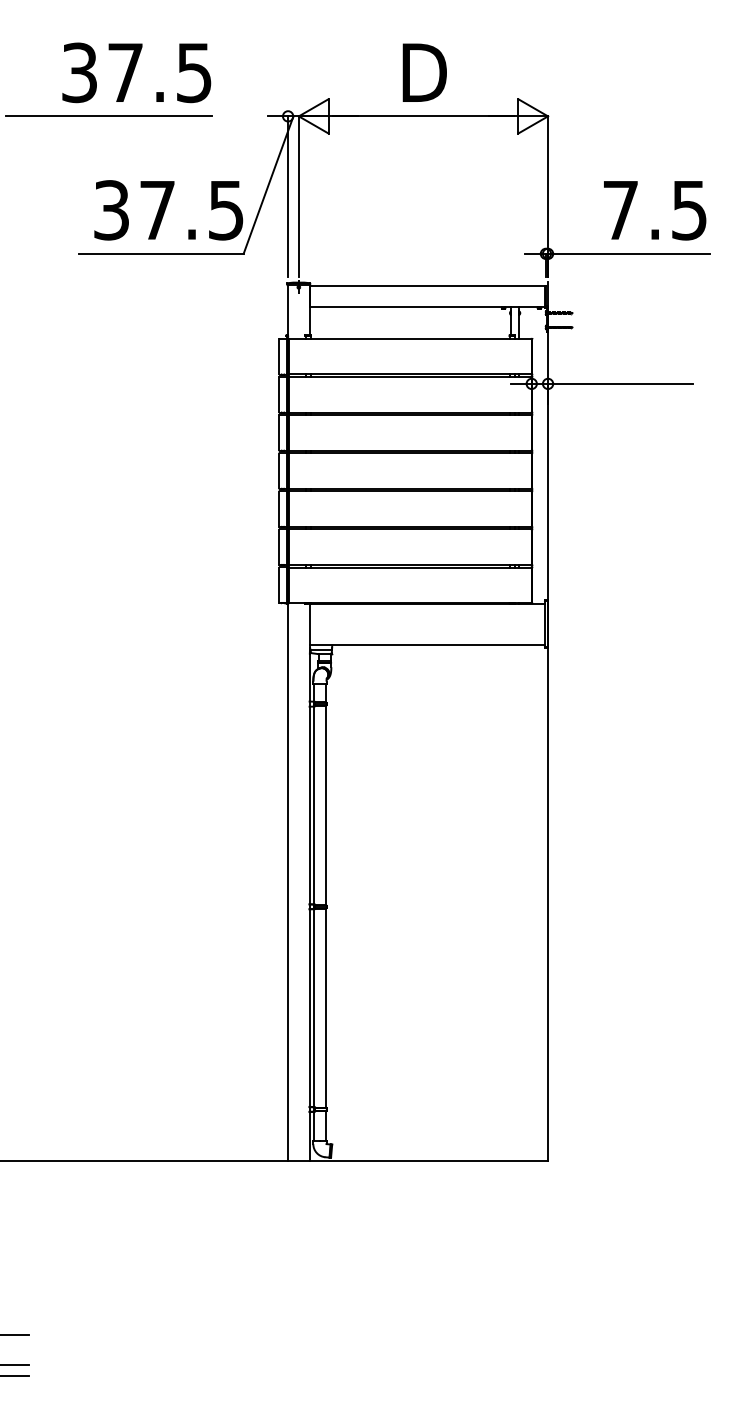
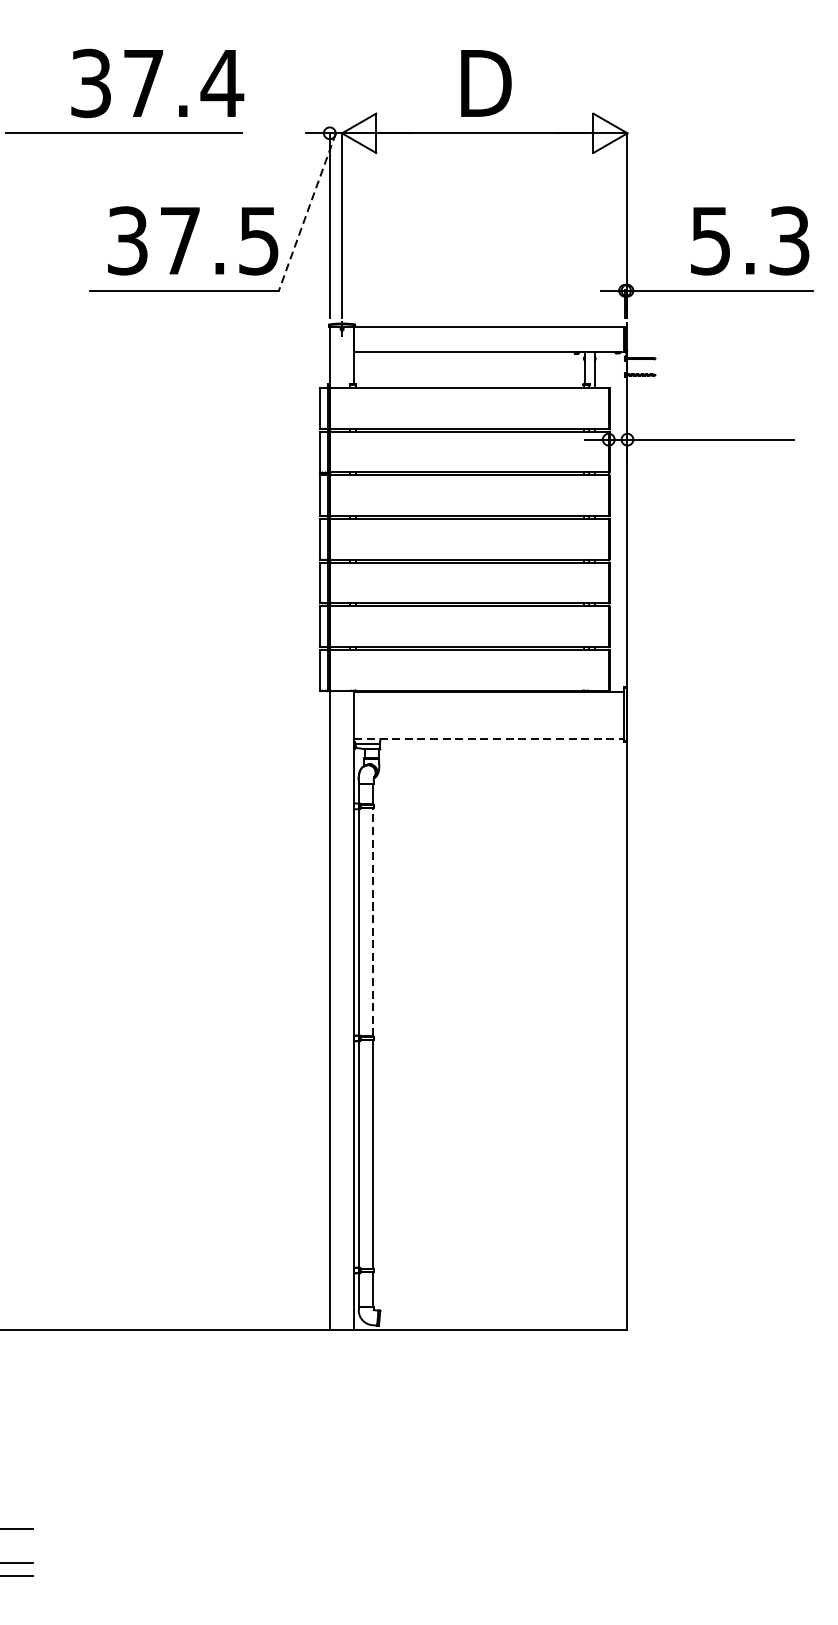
text: (194, 73) -> (222, 84), 37.5 -> 37.4
line: (268, 185) -> (307, 212), solid -> dashed
text: (654, 210) -> (749, 241), 7.5 -> 5.3
line: (427, 645) -> (489, 739), solid -> dashed
line: (325, 805) -> (372, 922), solid -> dashed

